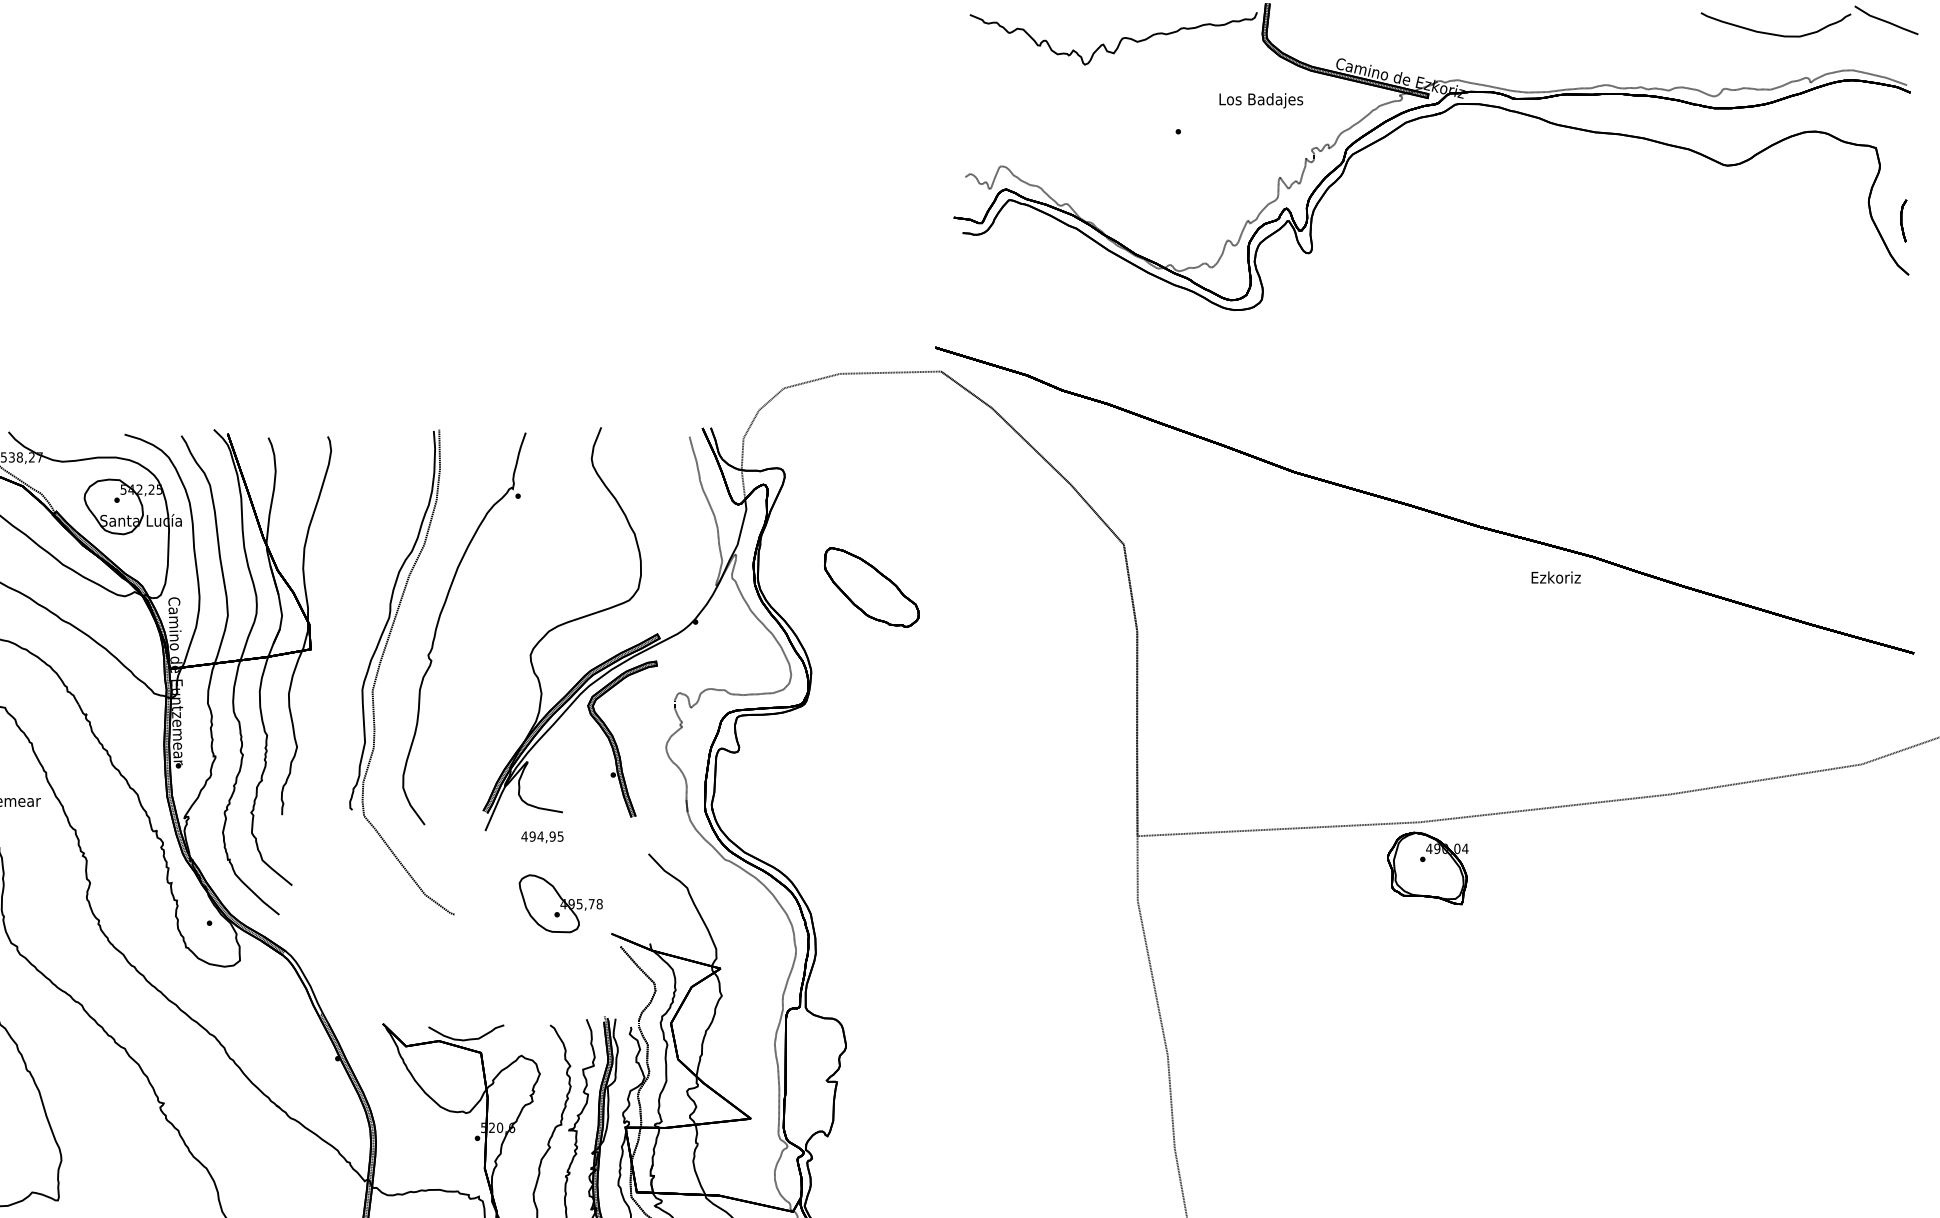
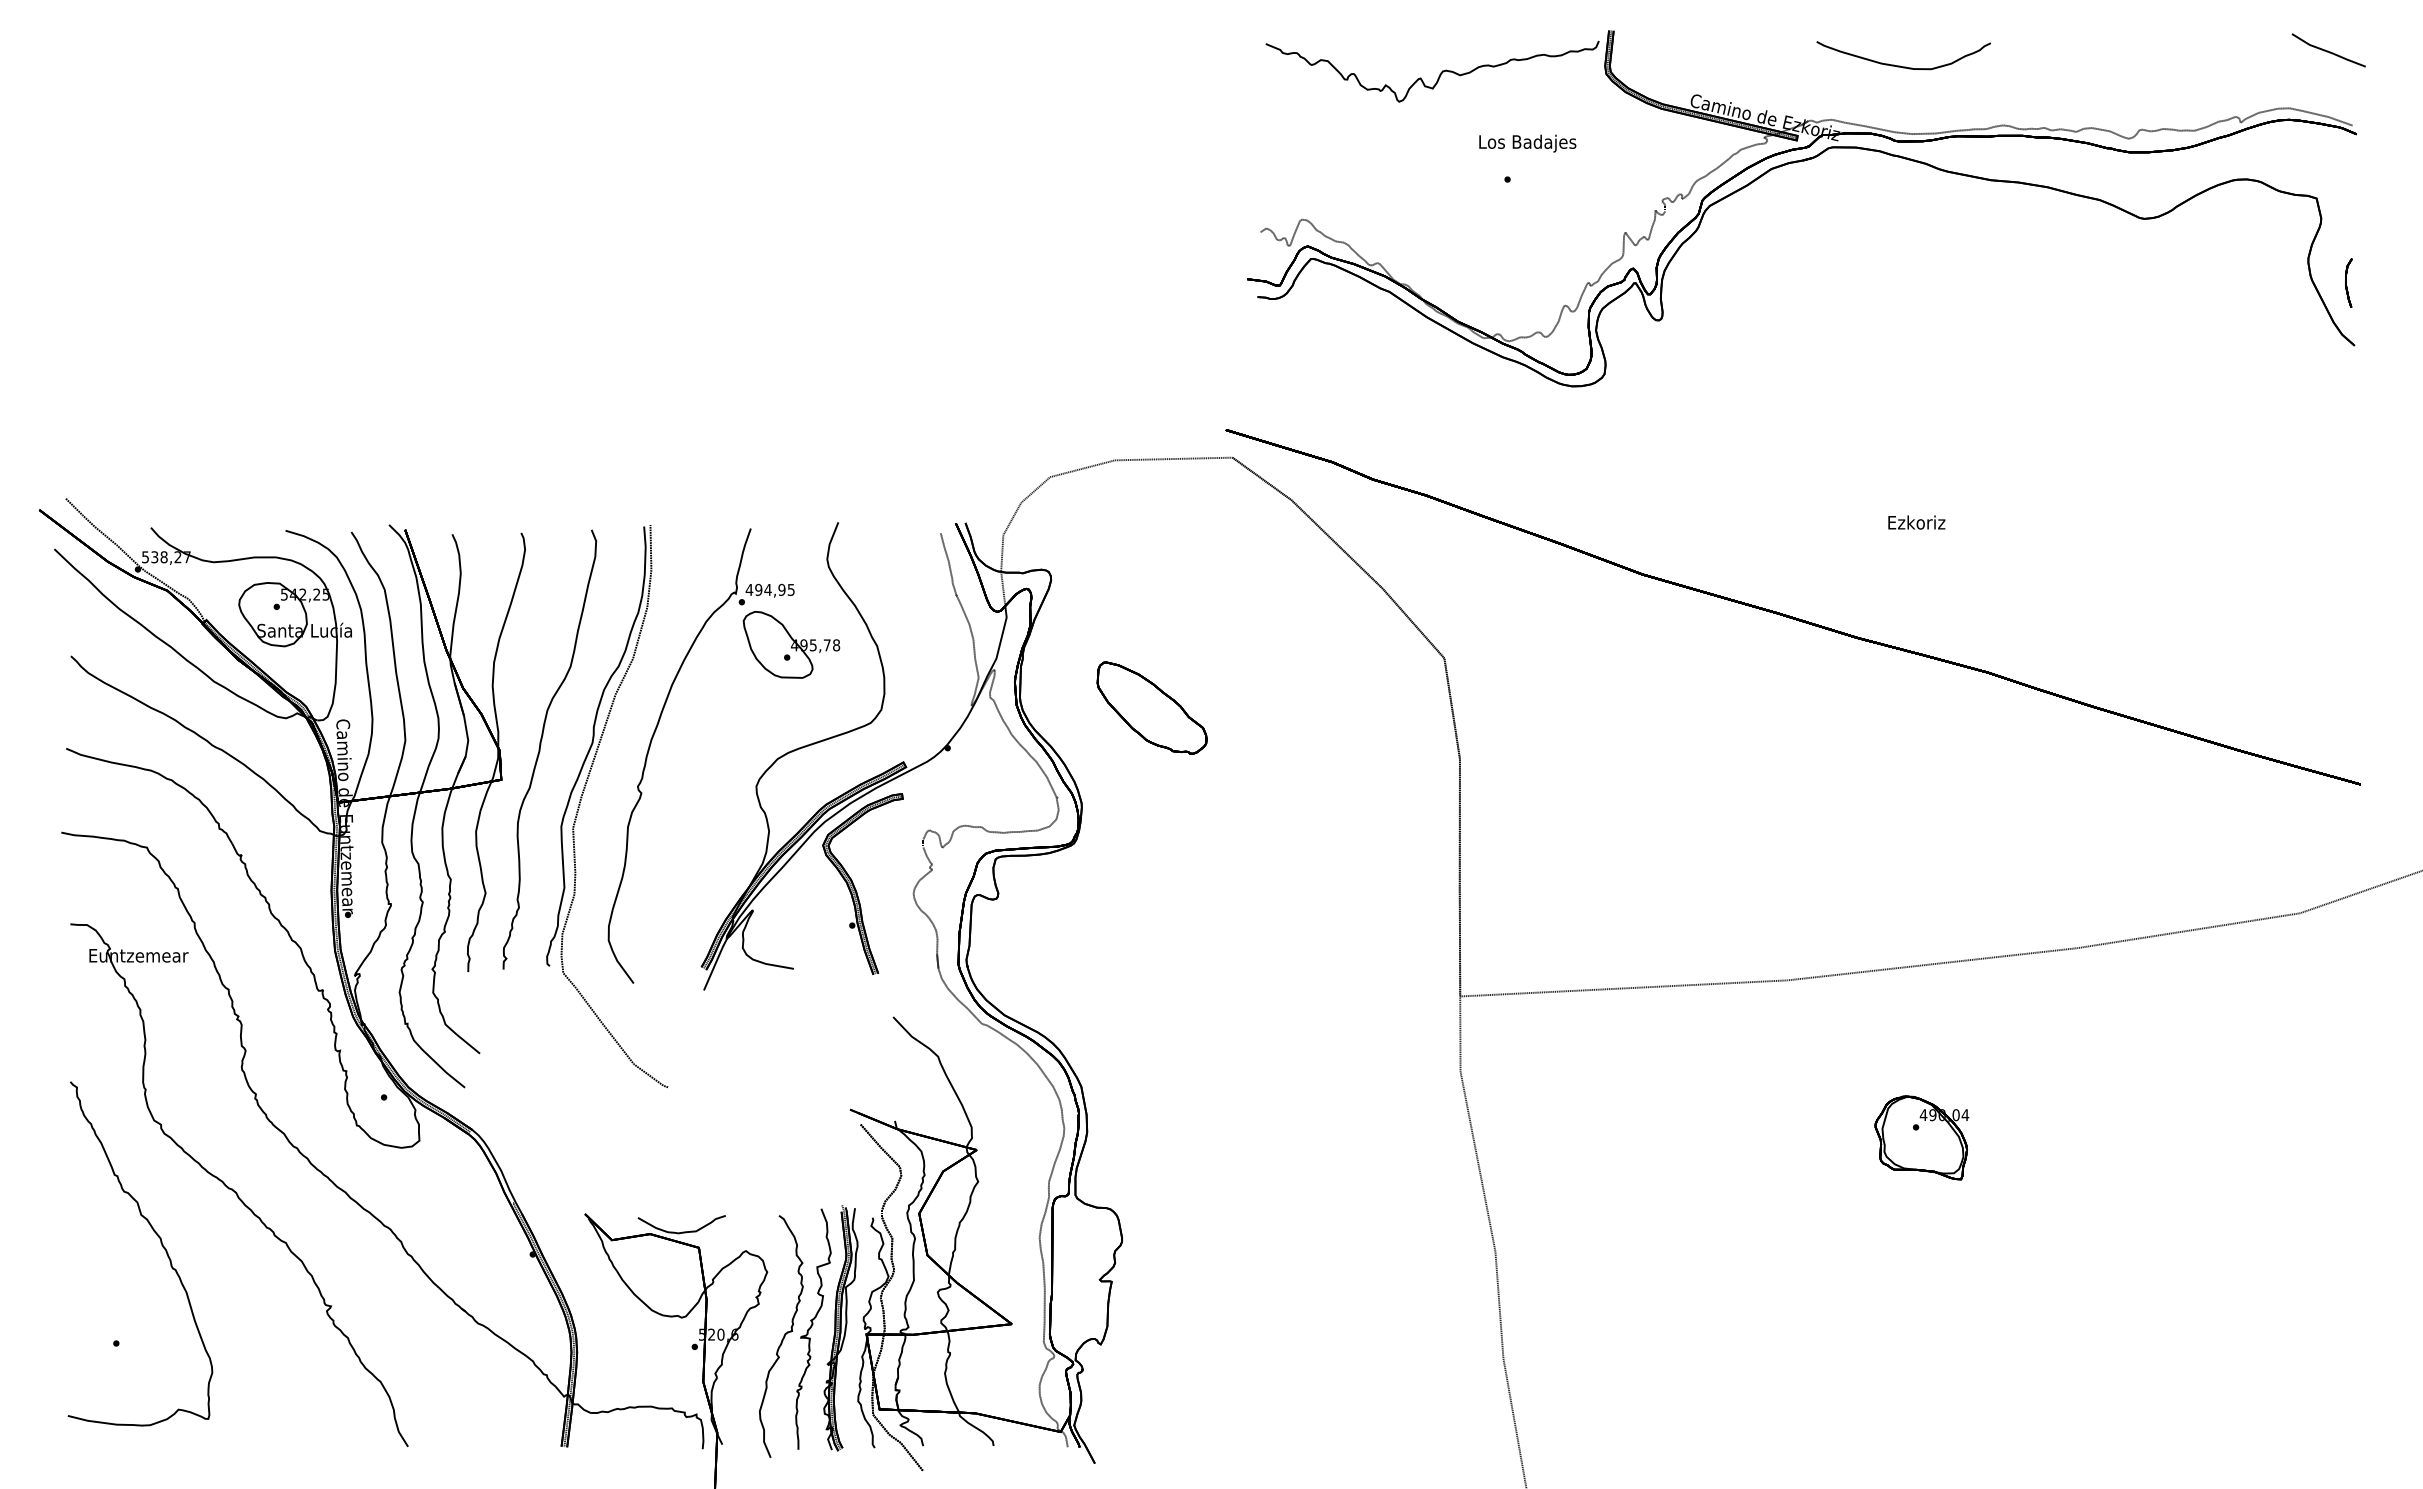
curve: (1773, 33) -> (1900, 65), moved
text: (1261, 100) -> (1527, 143), moved
text: (1555, 577) -> (1916, 522), moved
curve: (345, 619) -> (541, 745), added
text: (541, 837) -> (769, 590), moved
part: (1427, 868) -> (1921, 1137), moved
part: (560, 903) -> (791, 644), moved

